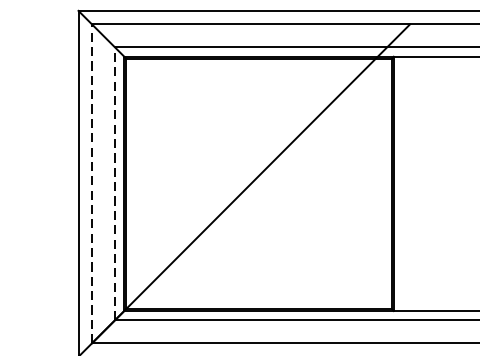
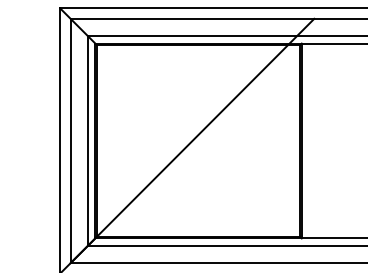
line: (91, 183) -> (70, 140), dashed -> solid
line: (115, 183) -> (88, 140), dashed -> solid

